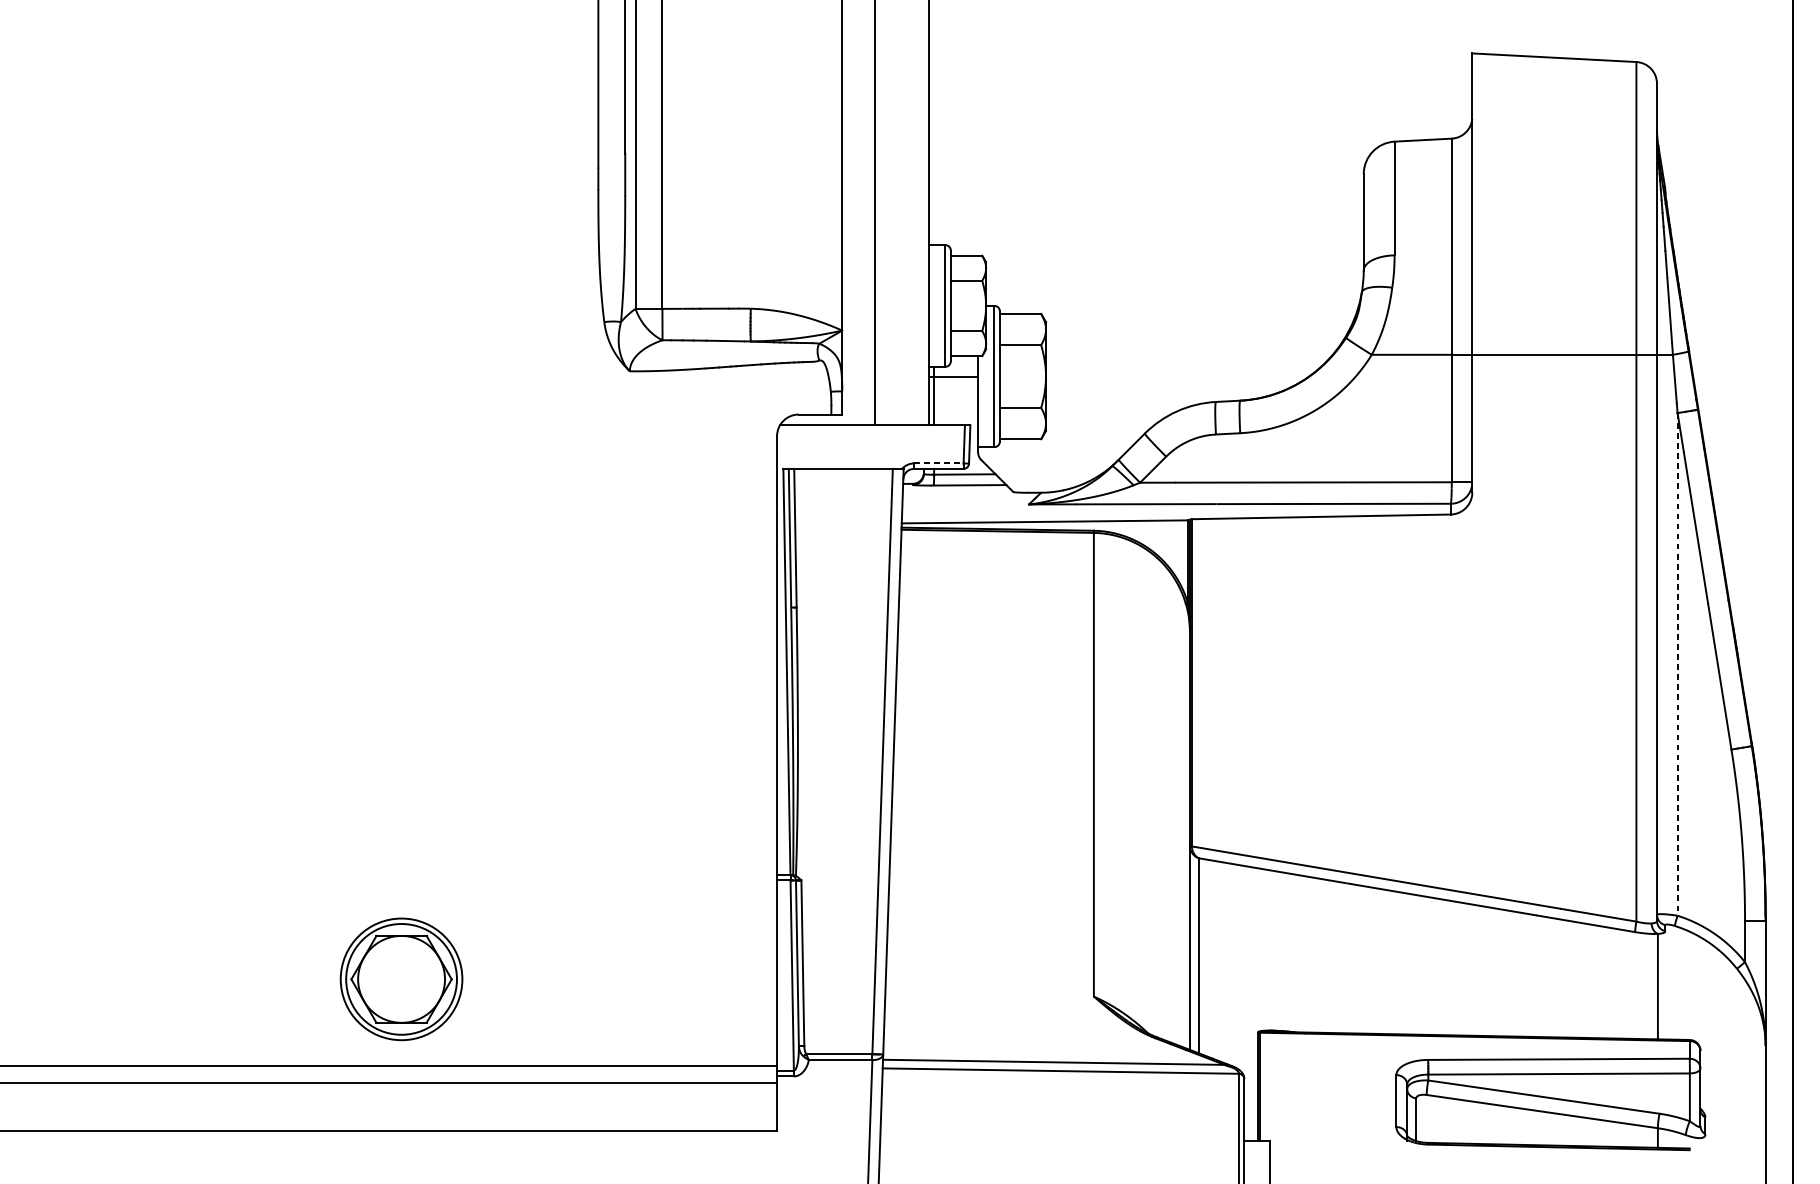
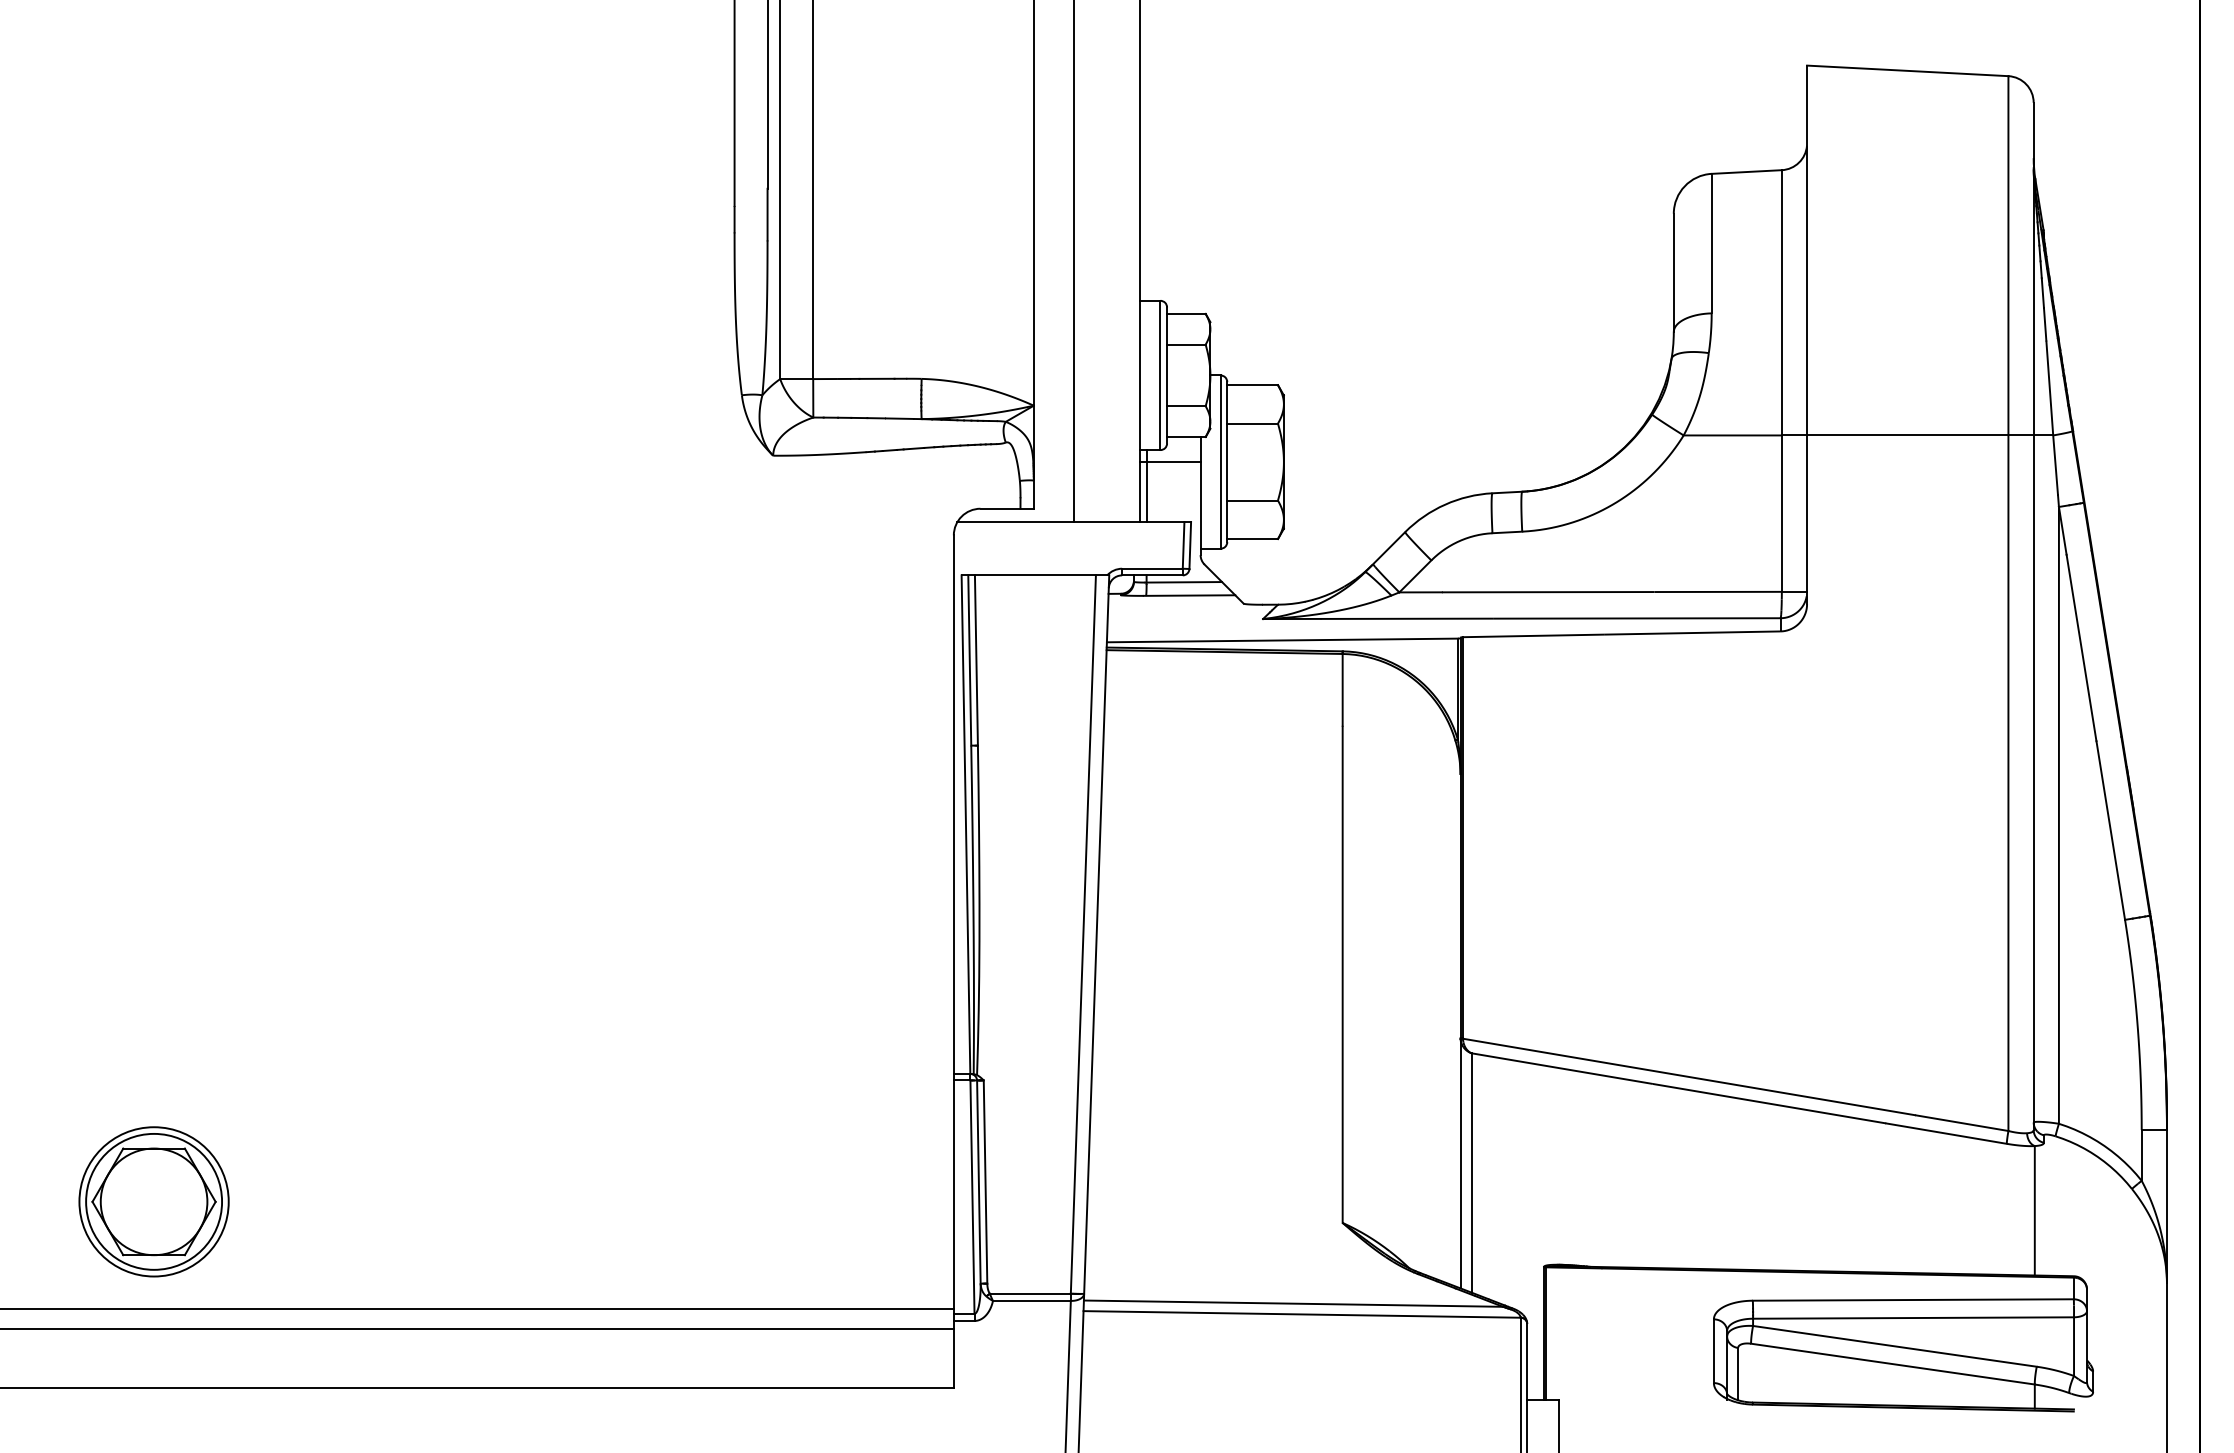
line: (938, 463) -> (1152, 568), dashed -> solid
line: (1677, 664) -> (2058, 815), dashed -> solid
part: (401, 979) -> (153, 1201), moved

